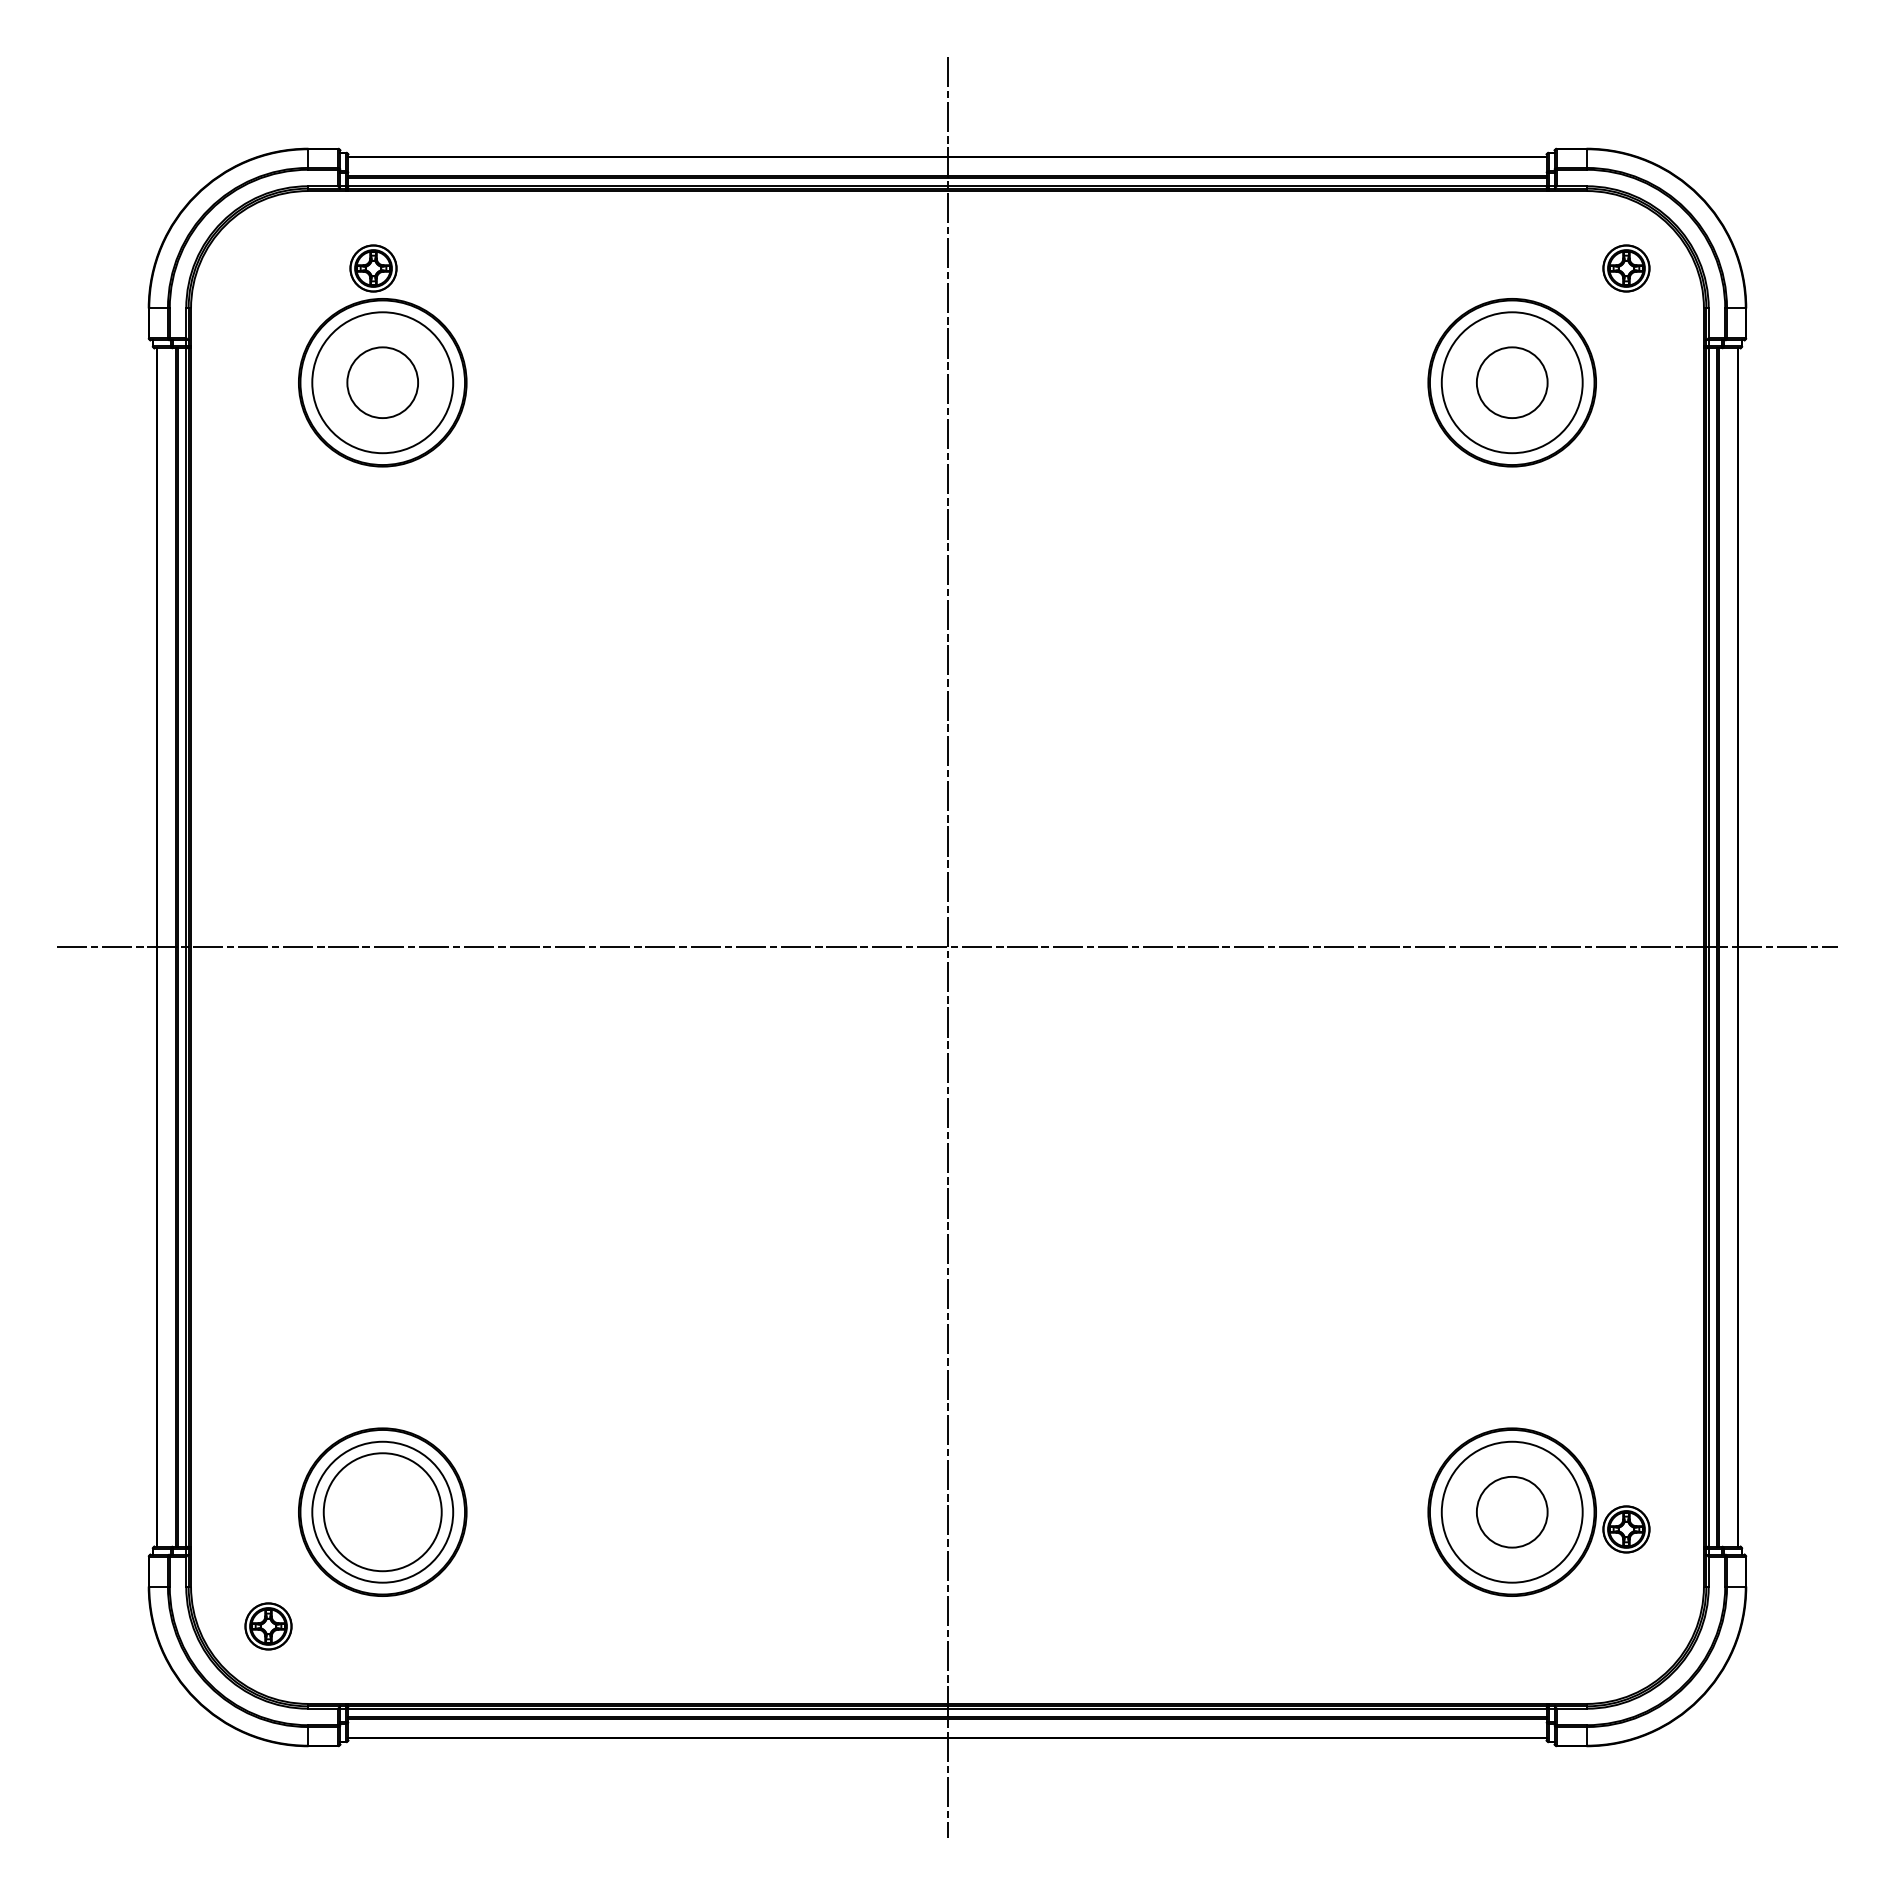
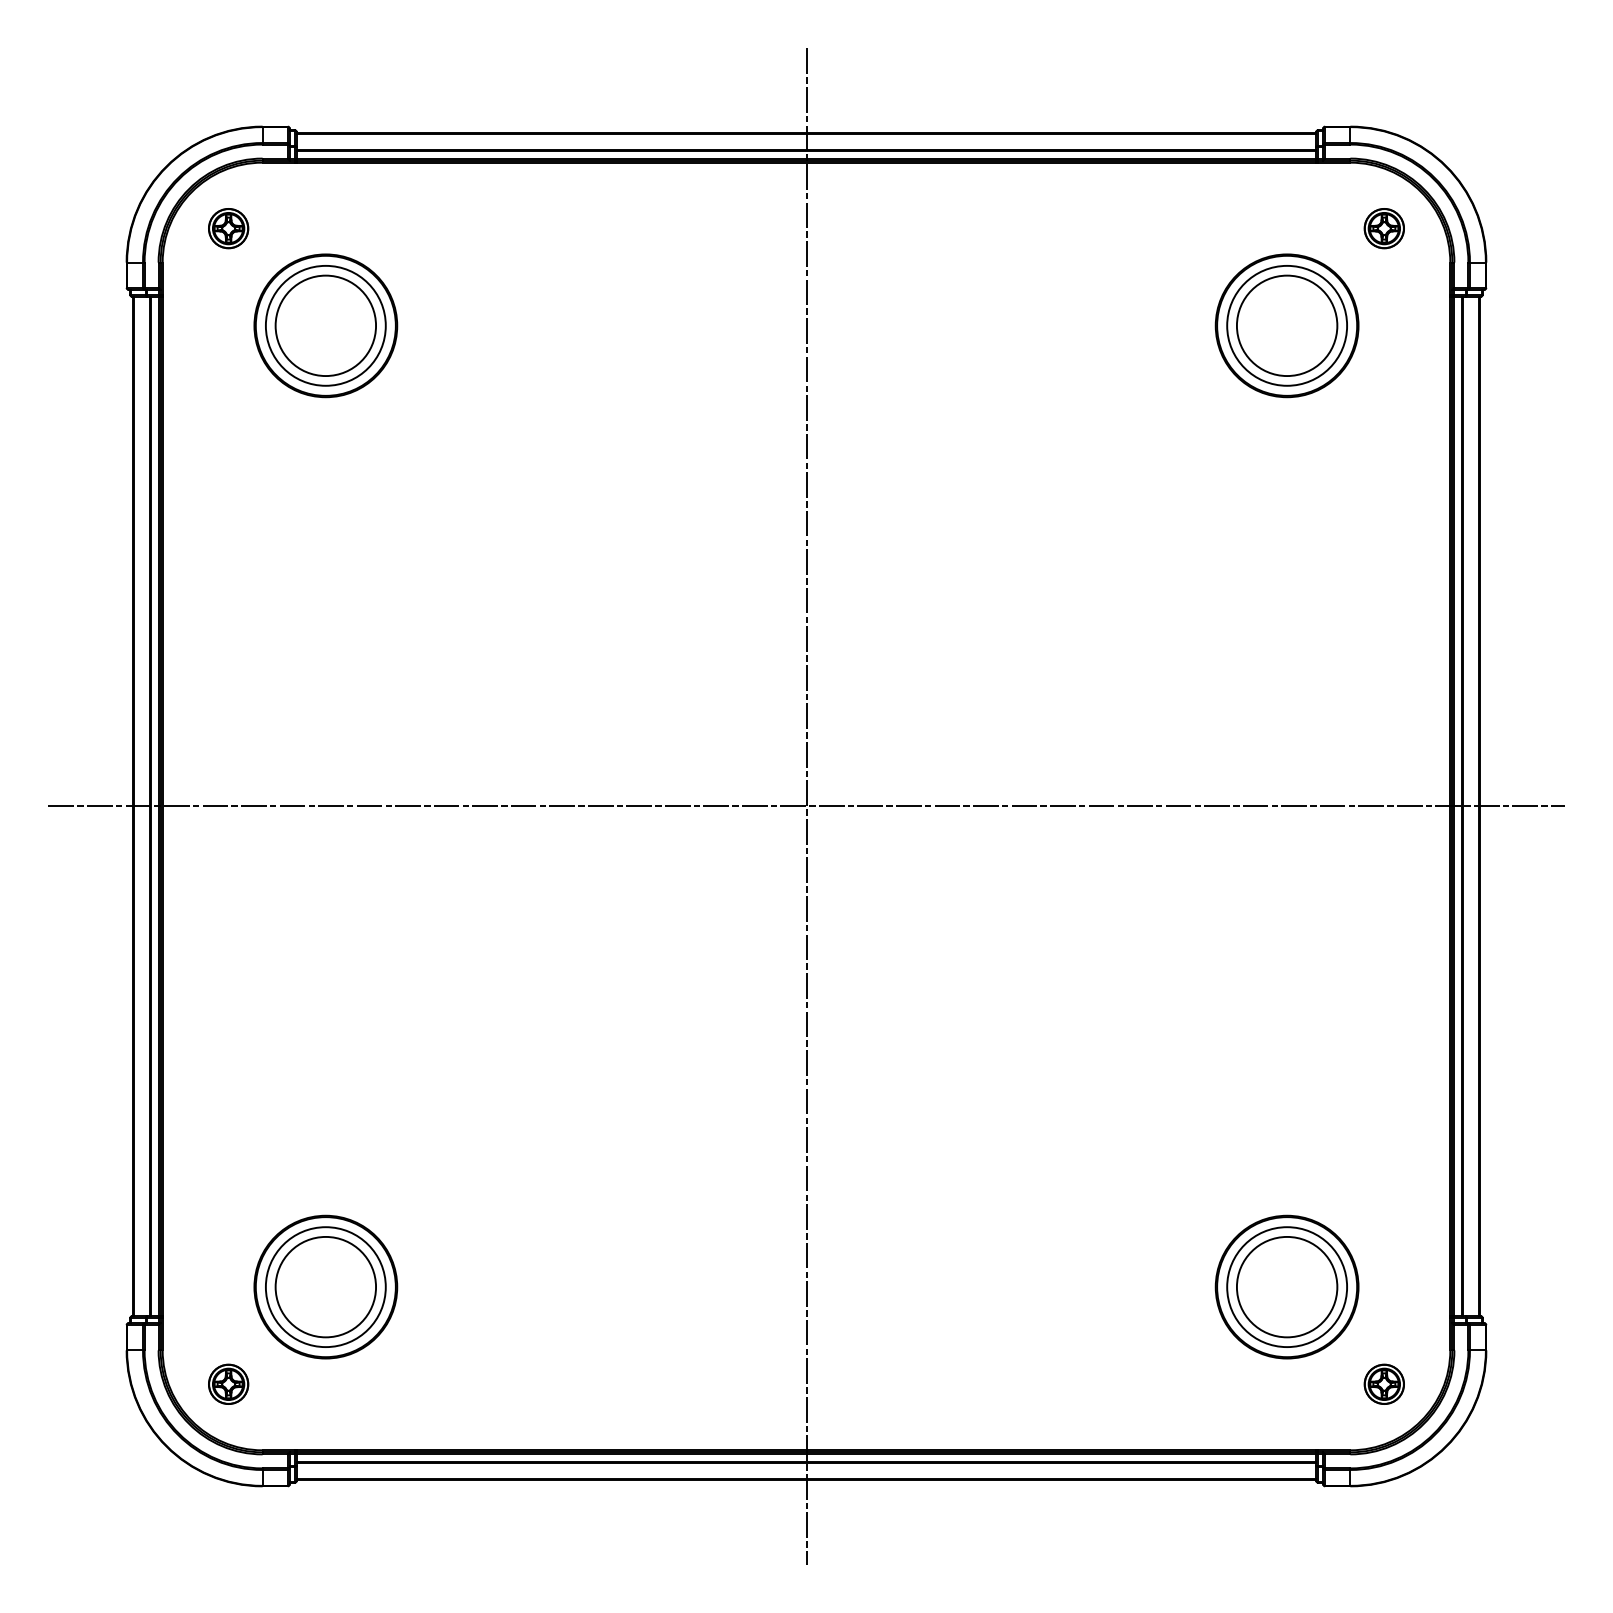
part: (373, 268) -> (228, 228), moved
circle: (382, 382) -> (325, 325), size x1.67
circle: (1512, 382) -> (1287, 325), size x1.67
circle: (1512, 1512) -> (1287, 1287), size x1.67
part: (1626, 1529) -> (1384, 1384), moved

